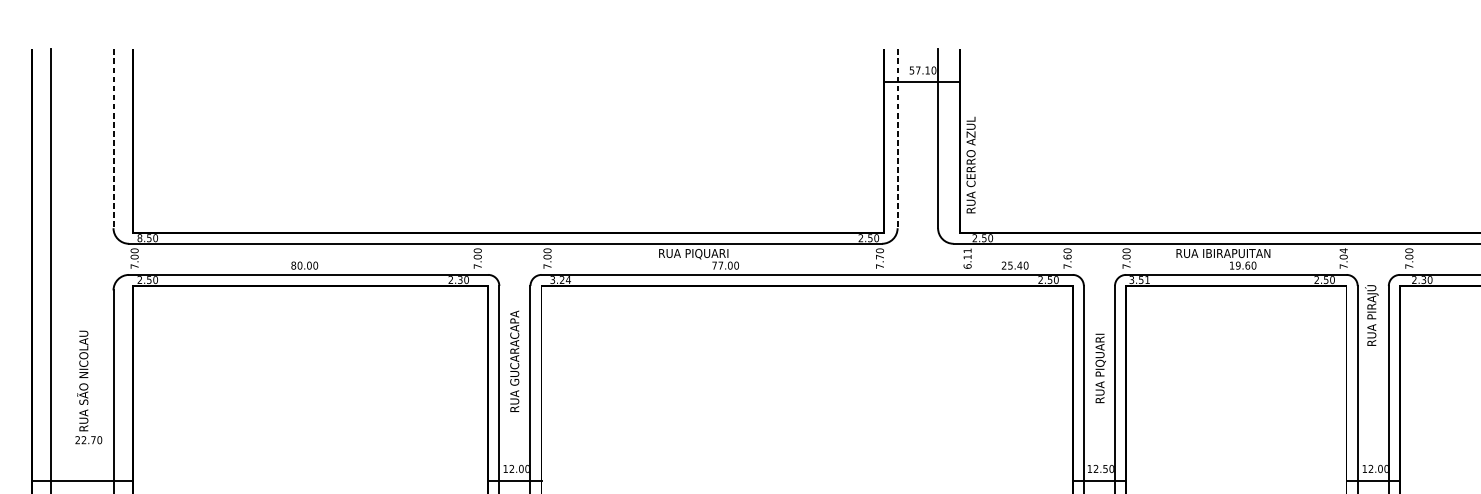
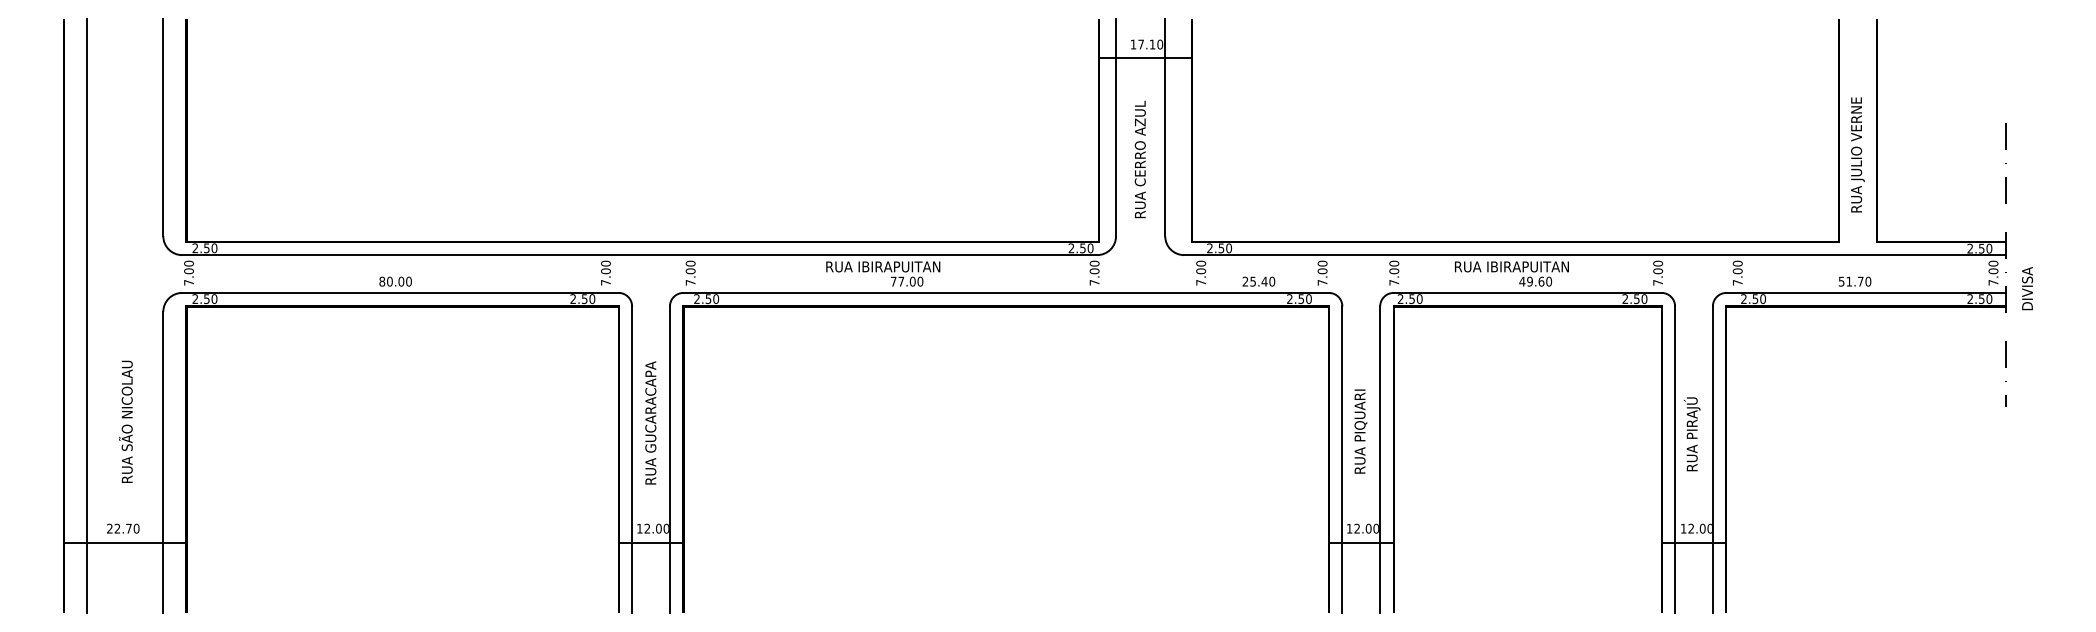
text: (911, 70) -> (1133, 44), 57.10 -> 17.10
line: (113, 138) -> (163, 127), dashed -> solid
line: (897, 138) -> (1116, 127), dashed -> solid
text: (970, 165) -> (1139, 159), moved
text: (139, 238) -> (195, 248), 8.50 -> 2.50
text: (1344, 250) -> (1658, 263), 7.04 -> 7.00
text: (720, 253) -> (900, 267), RUA PIQUARI -> RUA IBIRAPUITAN
text: (1067, 256) -> (1322, 270), 7.60 -> 7.00
text: (879, 257) -> (1094, 271), 7.70 -> 7.00
text: (967, 258) -> (1201, 272), 6.11 -> 7.00
text: (1232, 265) -> (1522, 281), 19.60 -> 49.60
text: (460, 279) -> (584, 298), 2.30 -> 2.50
text: (1423, 279) -> (1755, 298), 2.30 -> 2.50
text: (560, 280) -> (706, 299), 3.24 -> 2.50
text: (1139, 280) -> (1409, 299), 3.51 -> 2.50
text: (1372, 315) -> (1692, 434), moved
text: (514, 360) -> (650, 422), moved
text: (1100, 368) -> (1360, 431), moved
text: (88, 439) -> (123, 528), moved
text: (1105, 468) -> (1368, 528), 12.50 -> 12.00

